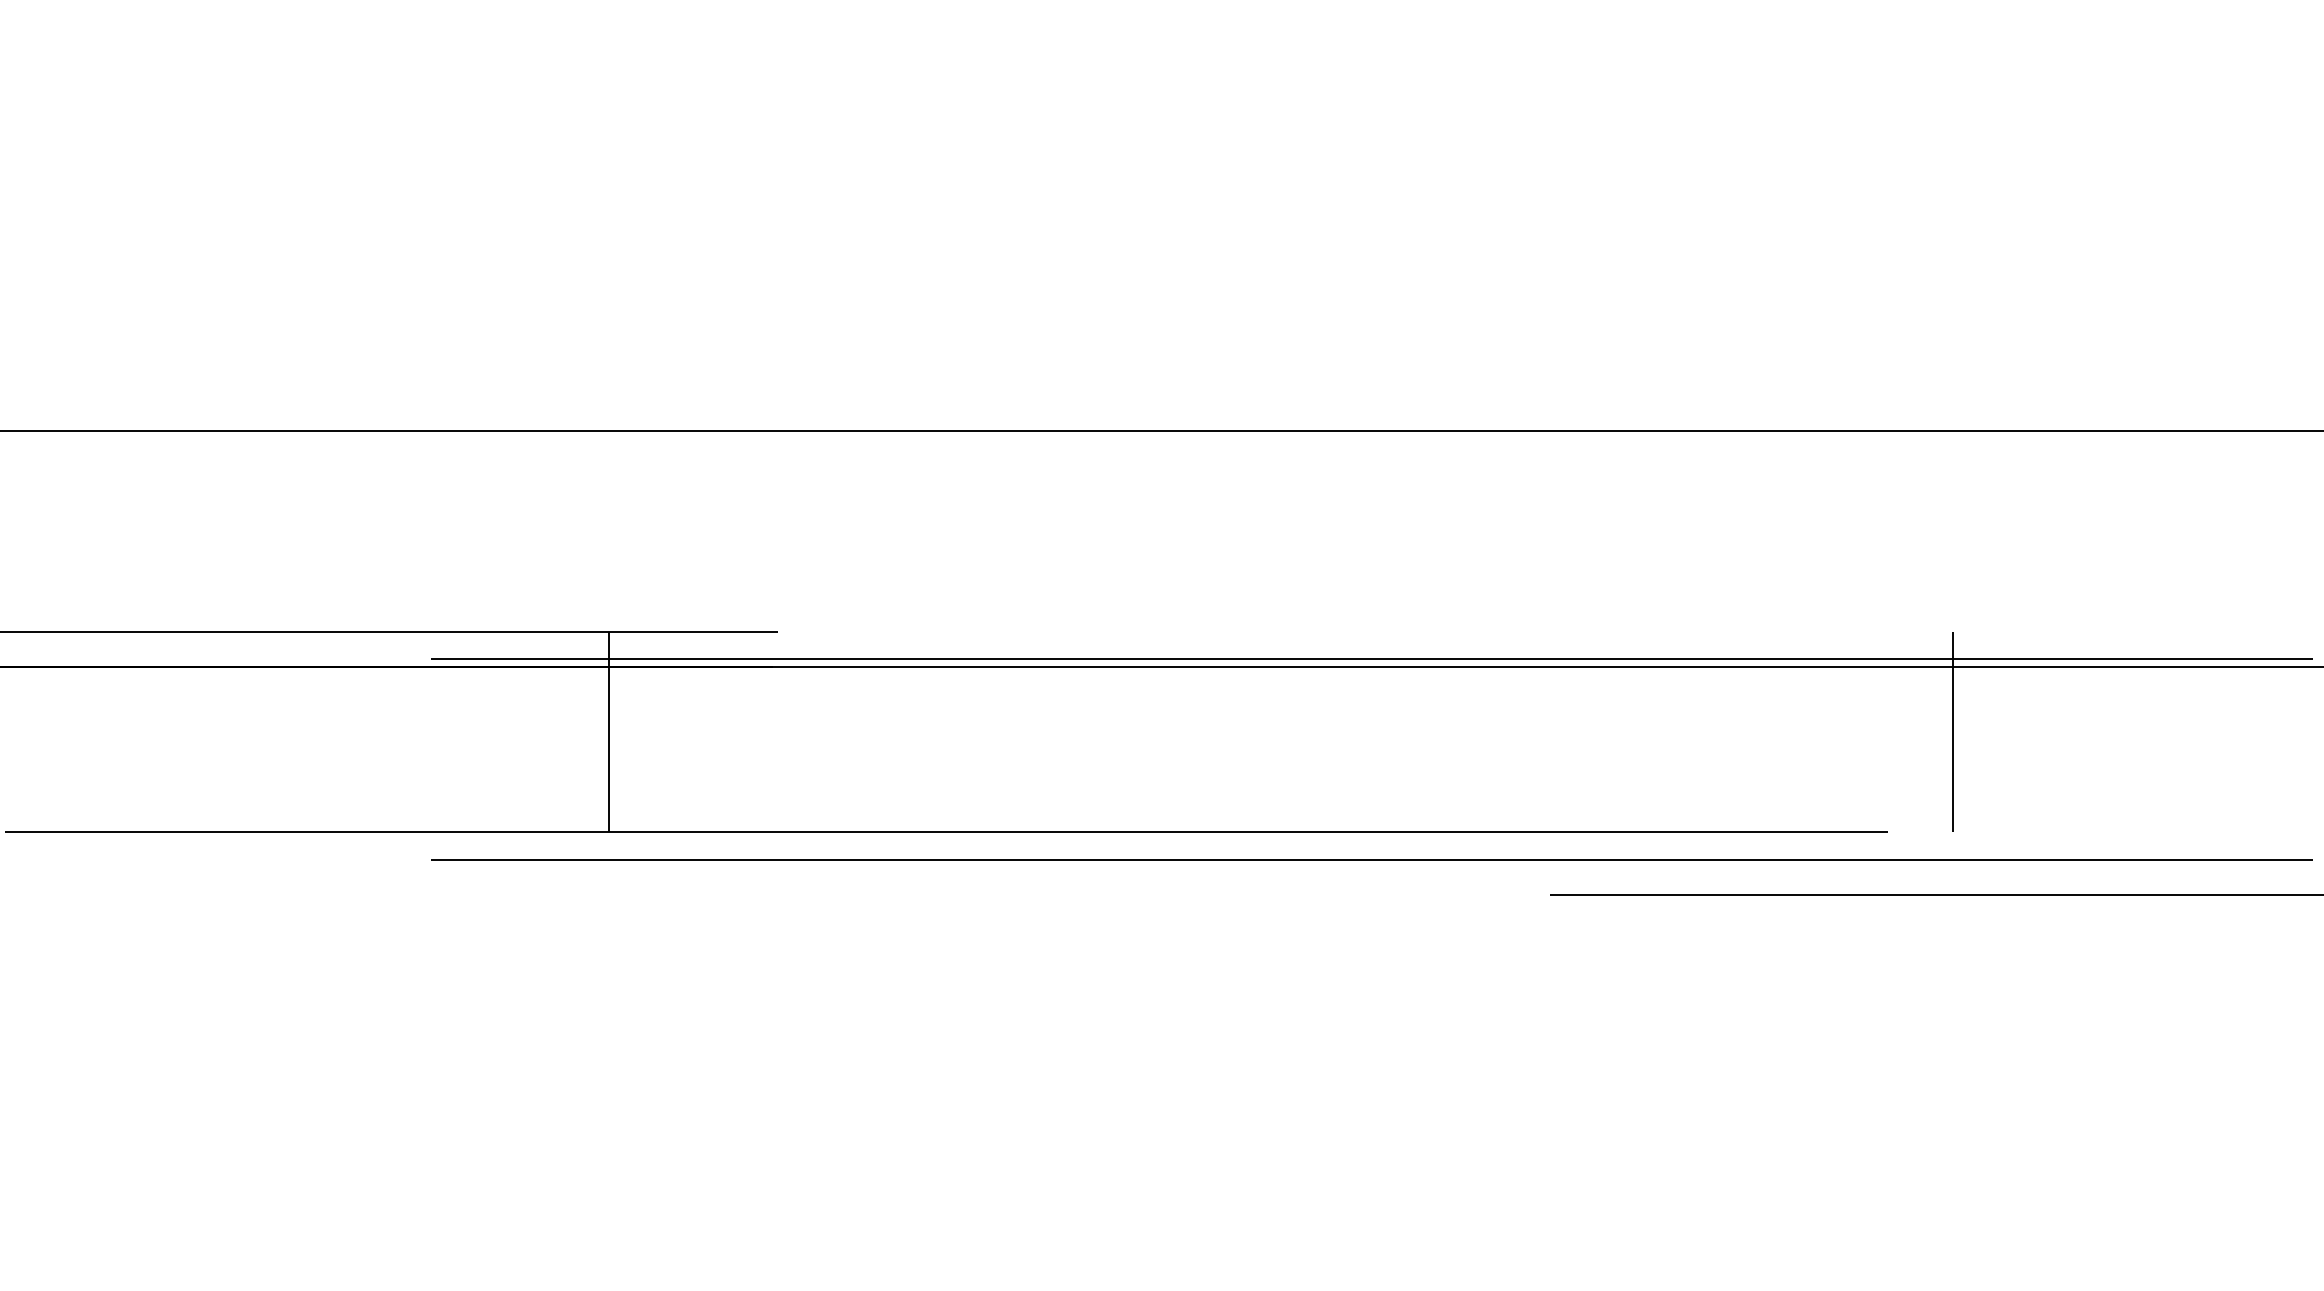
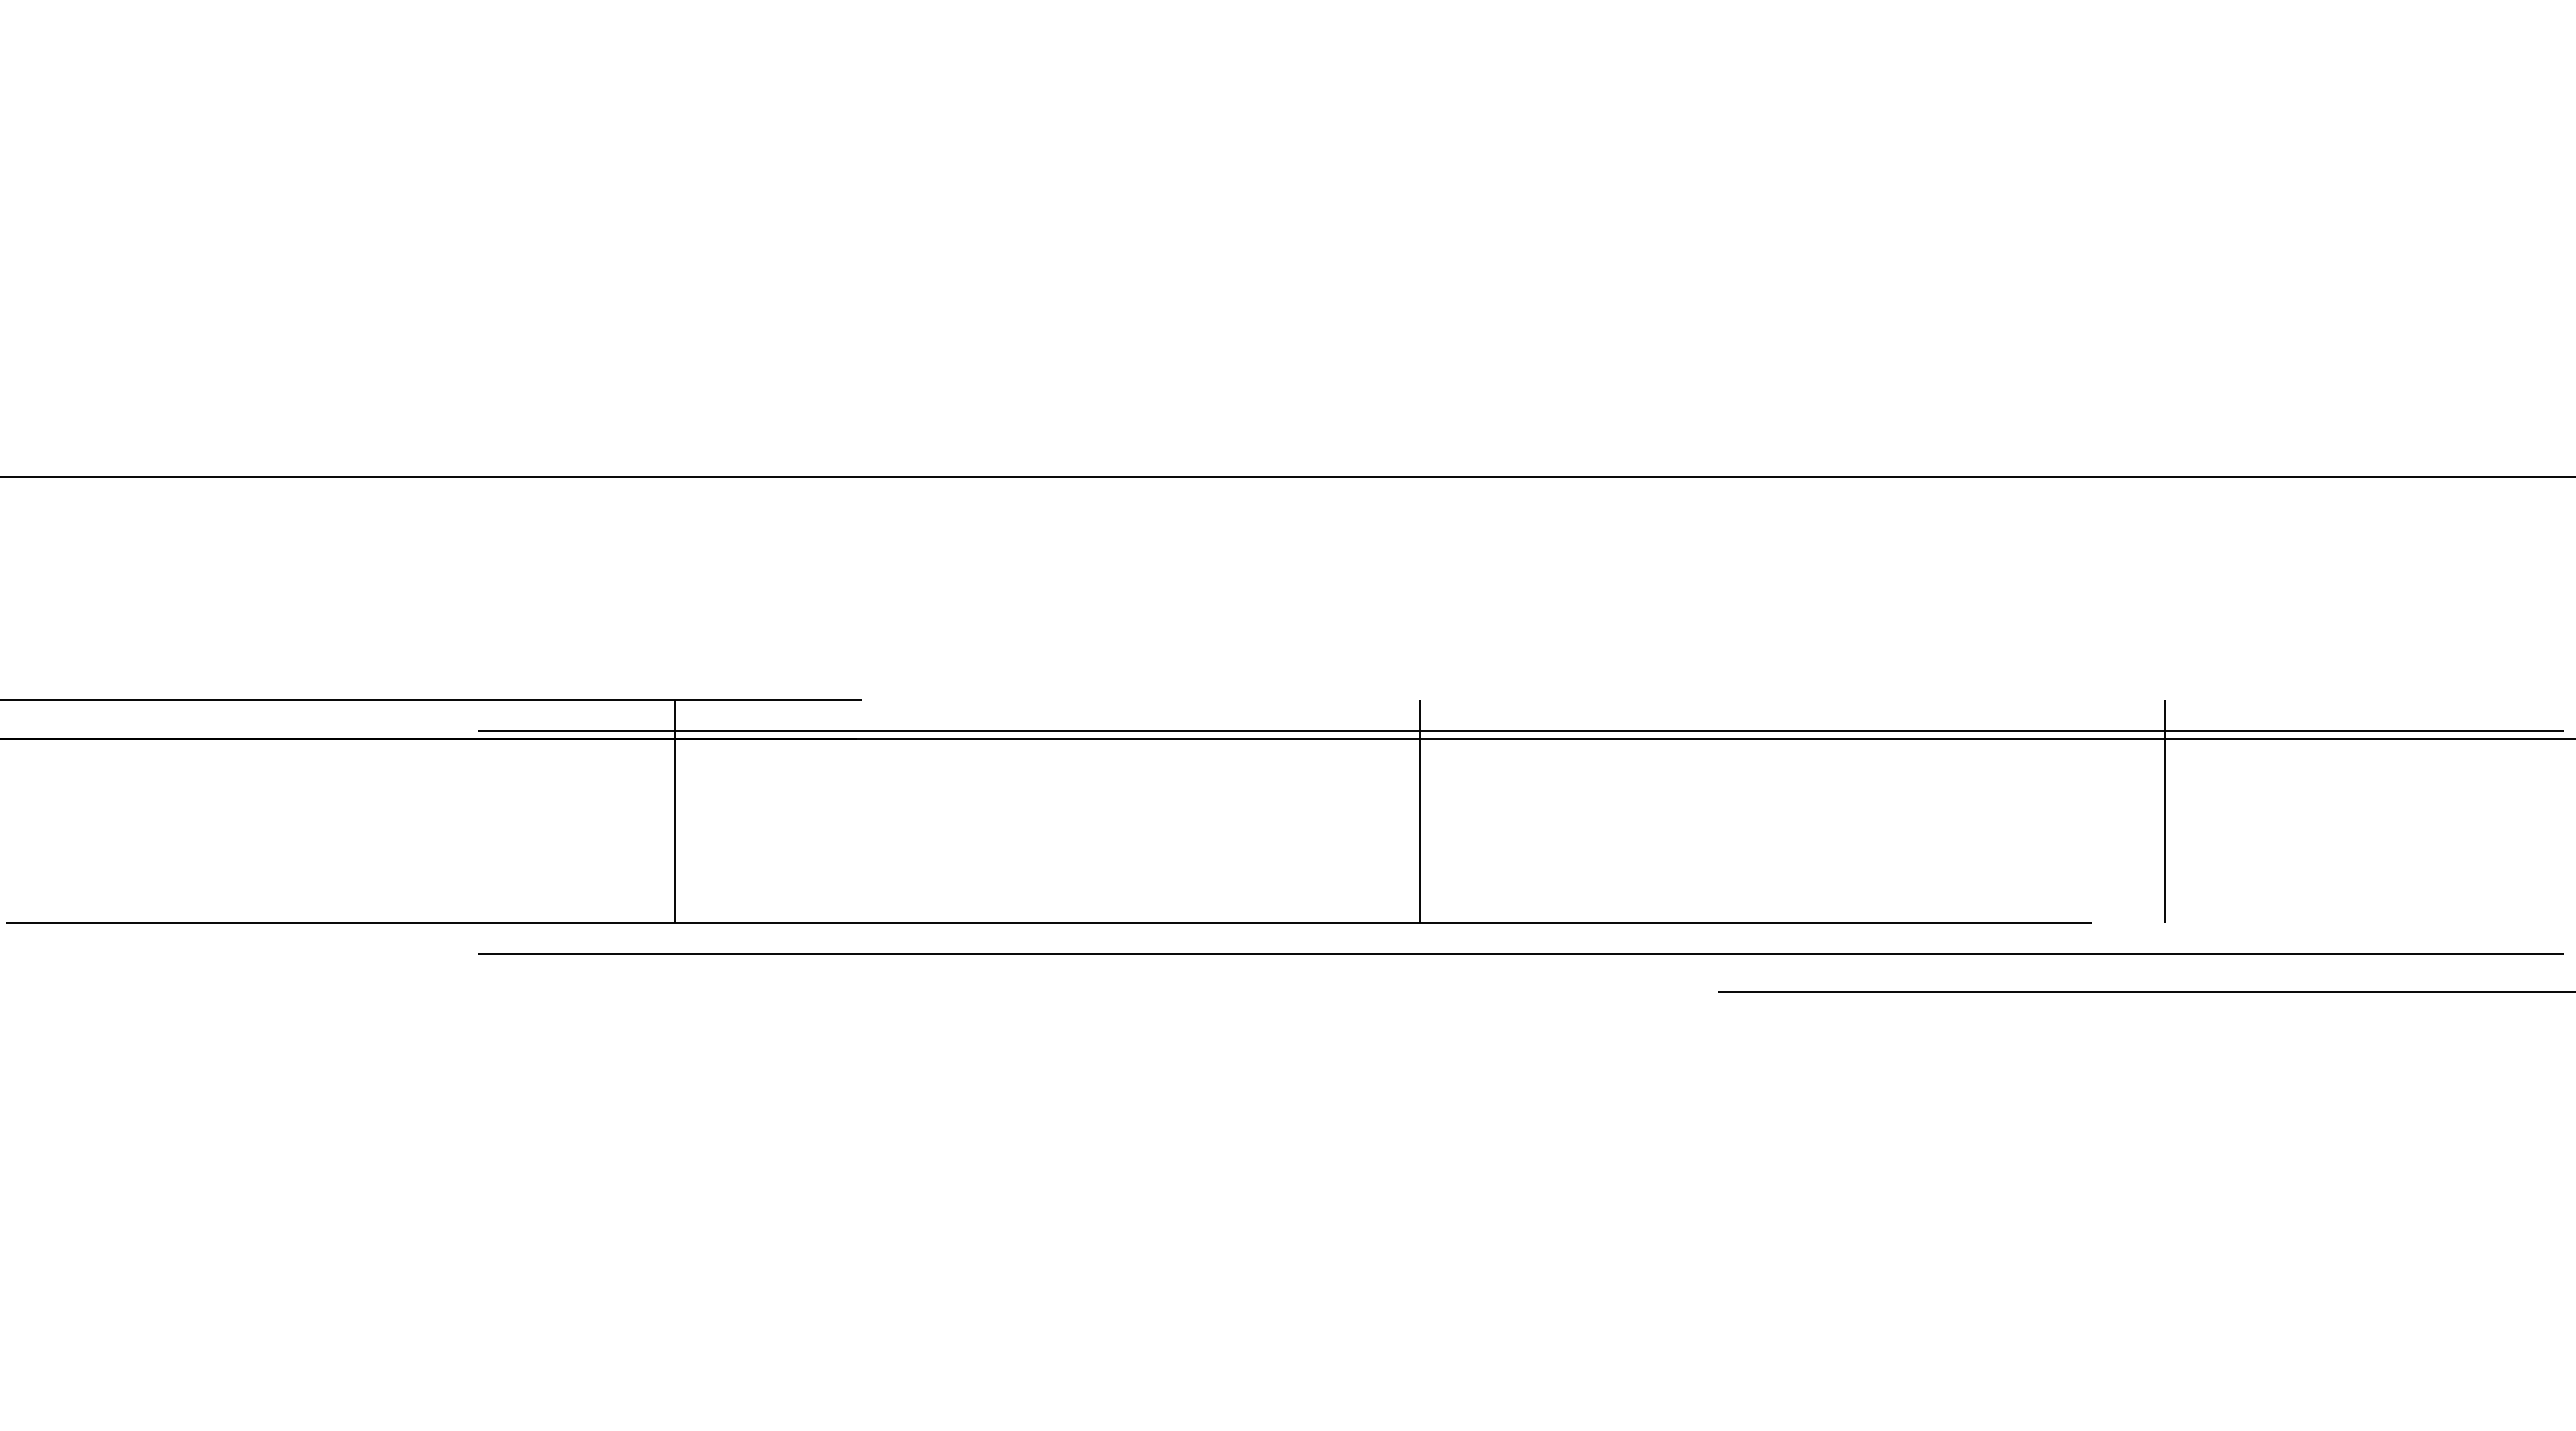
line: (1280, 732) -> (1419, 811), added

